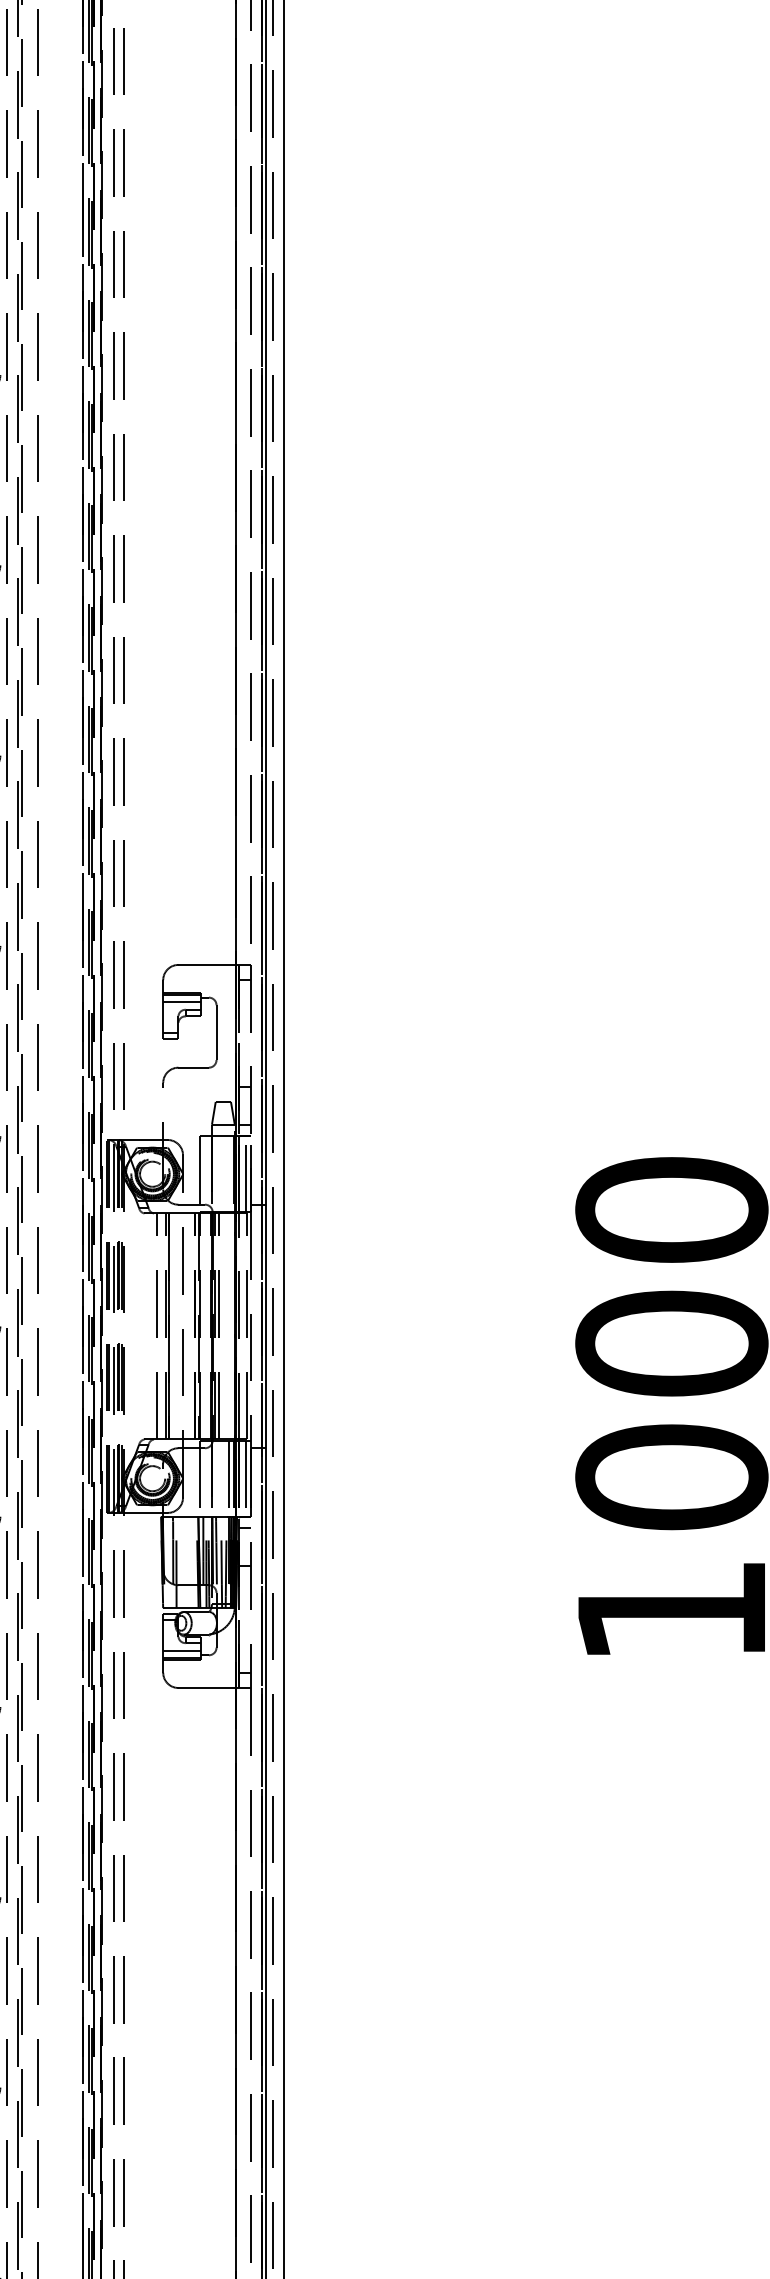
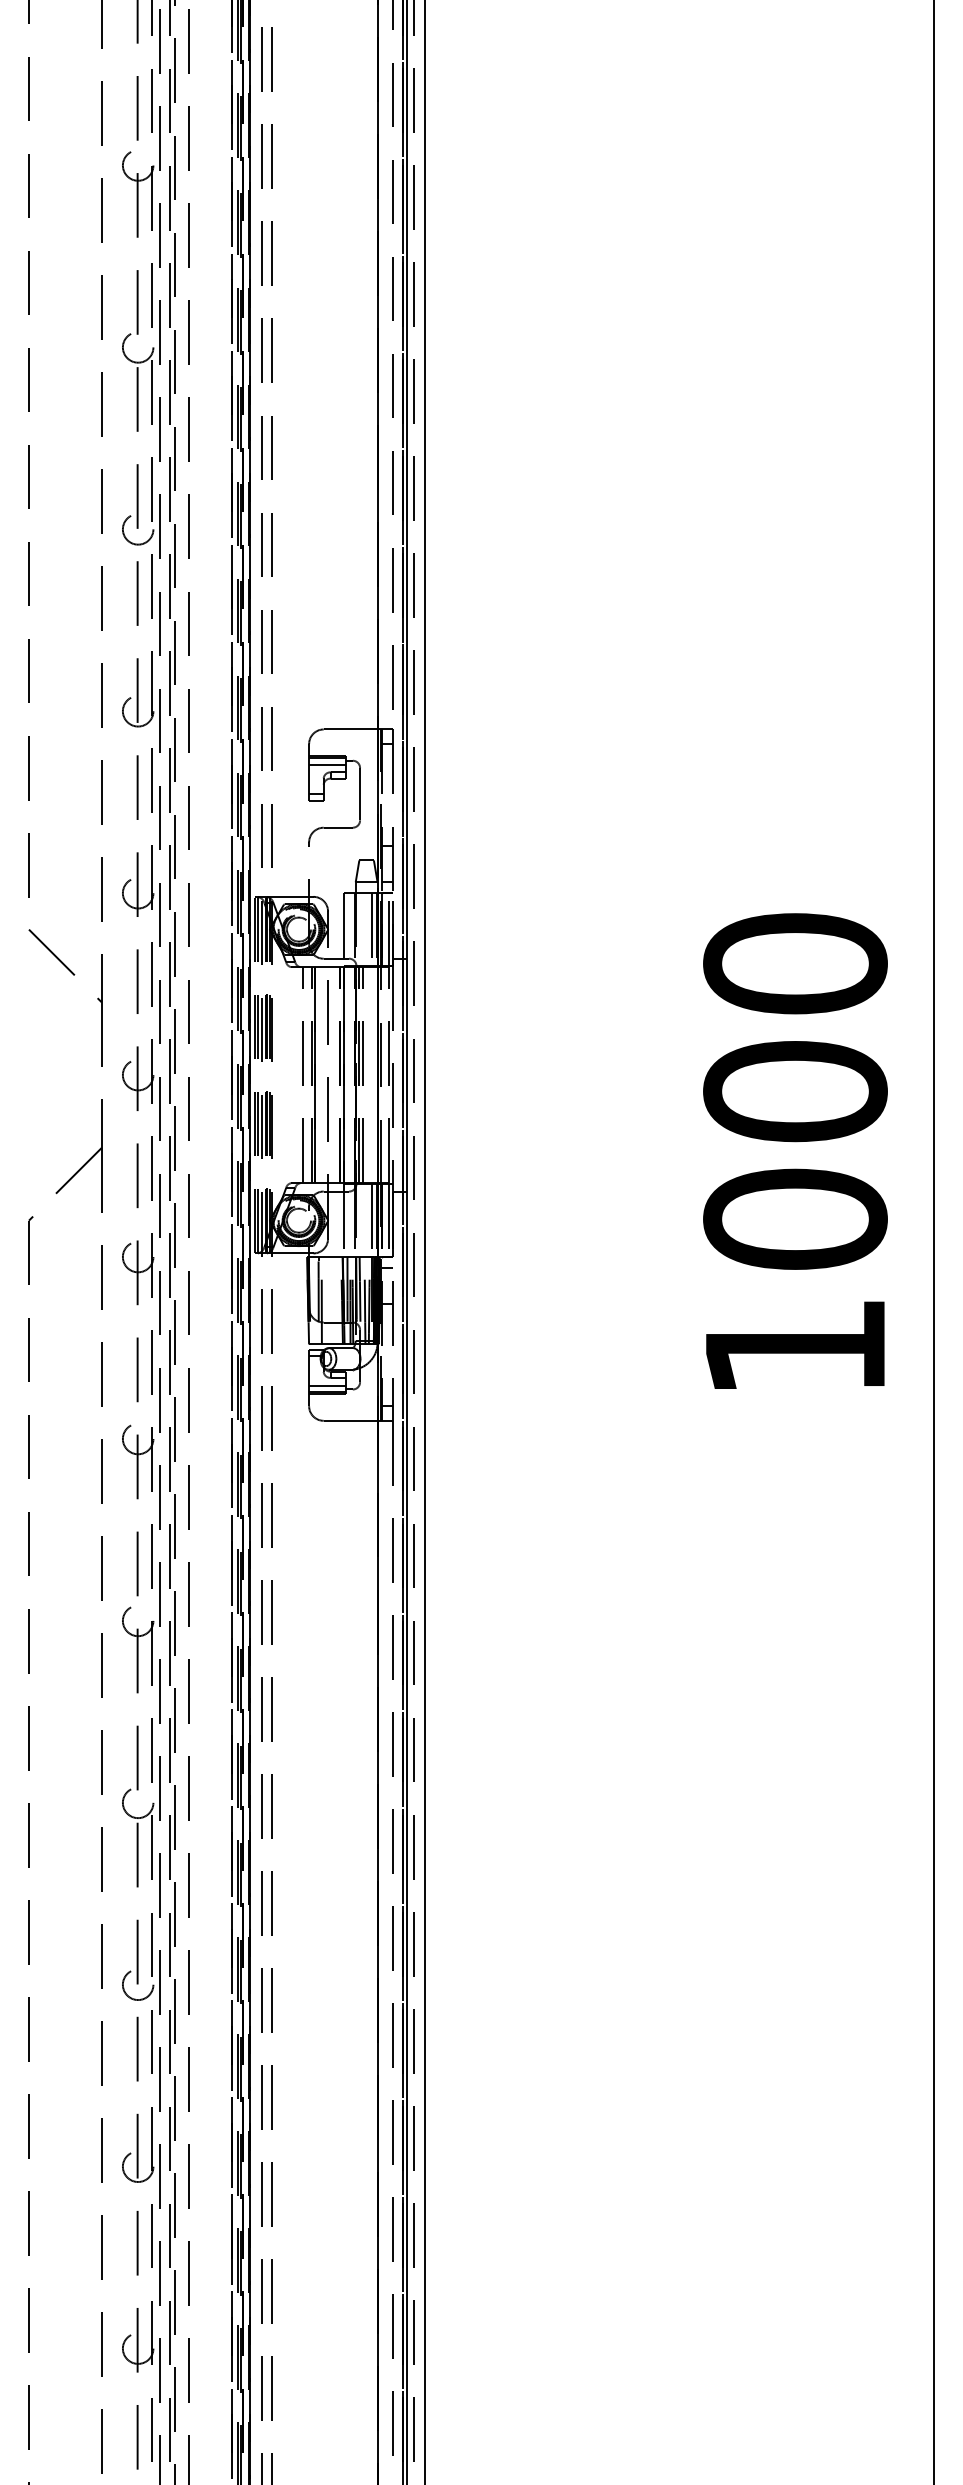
line: (228, 1174) -> (371, 929), added

